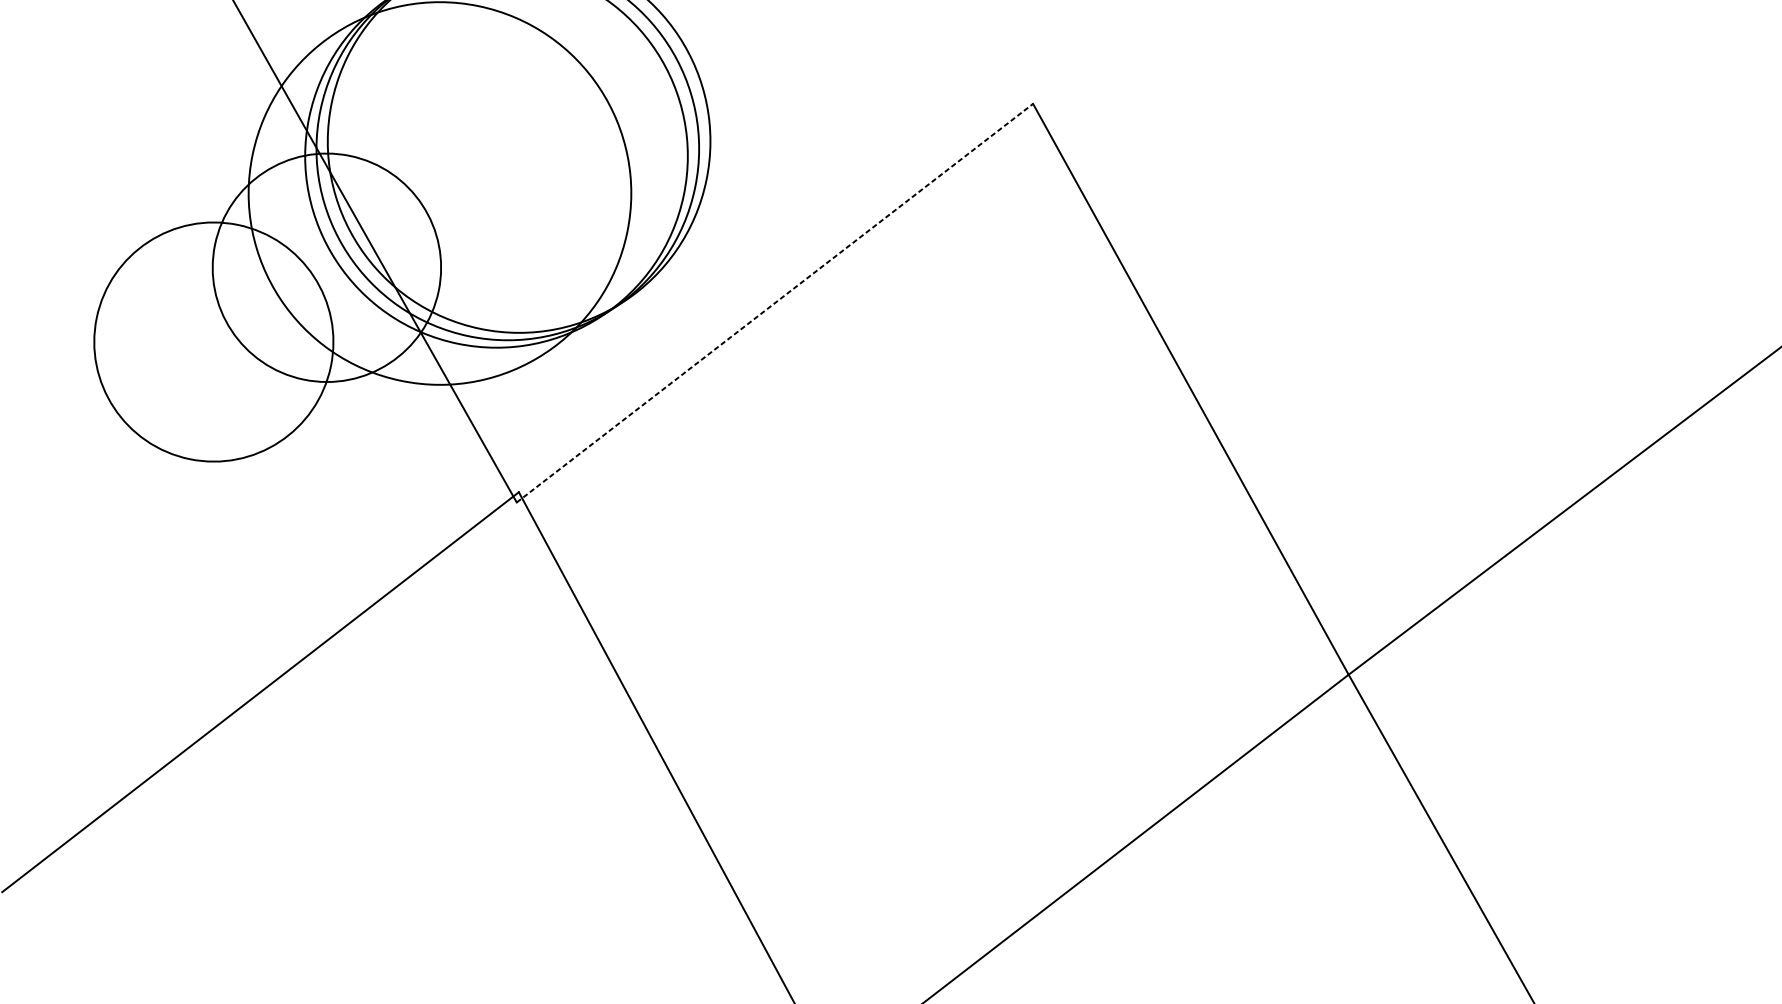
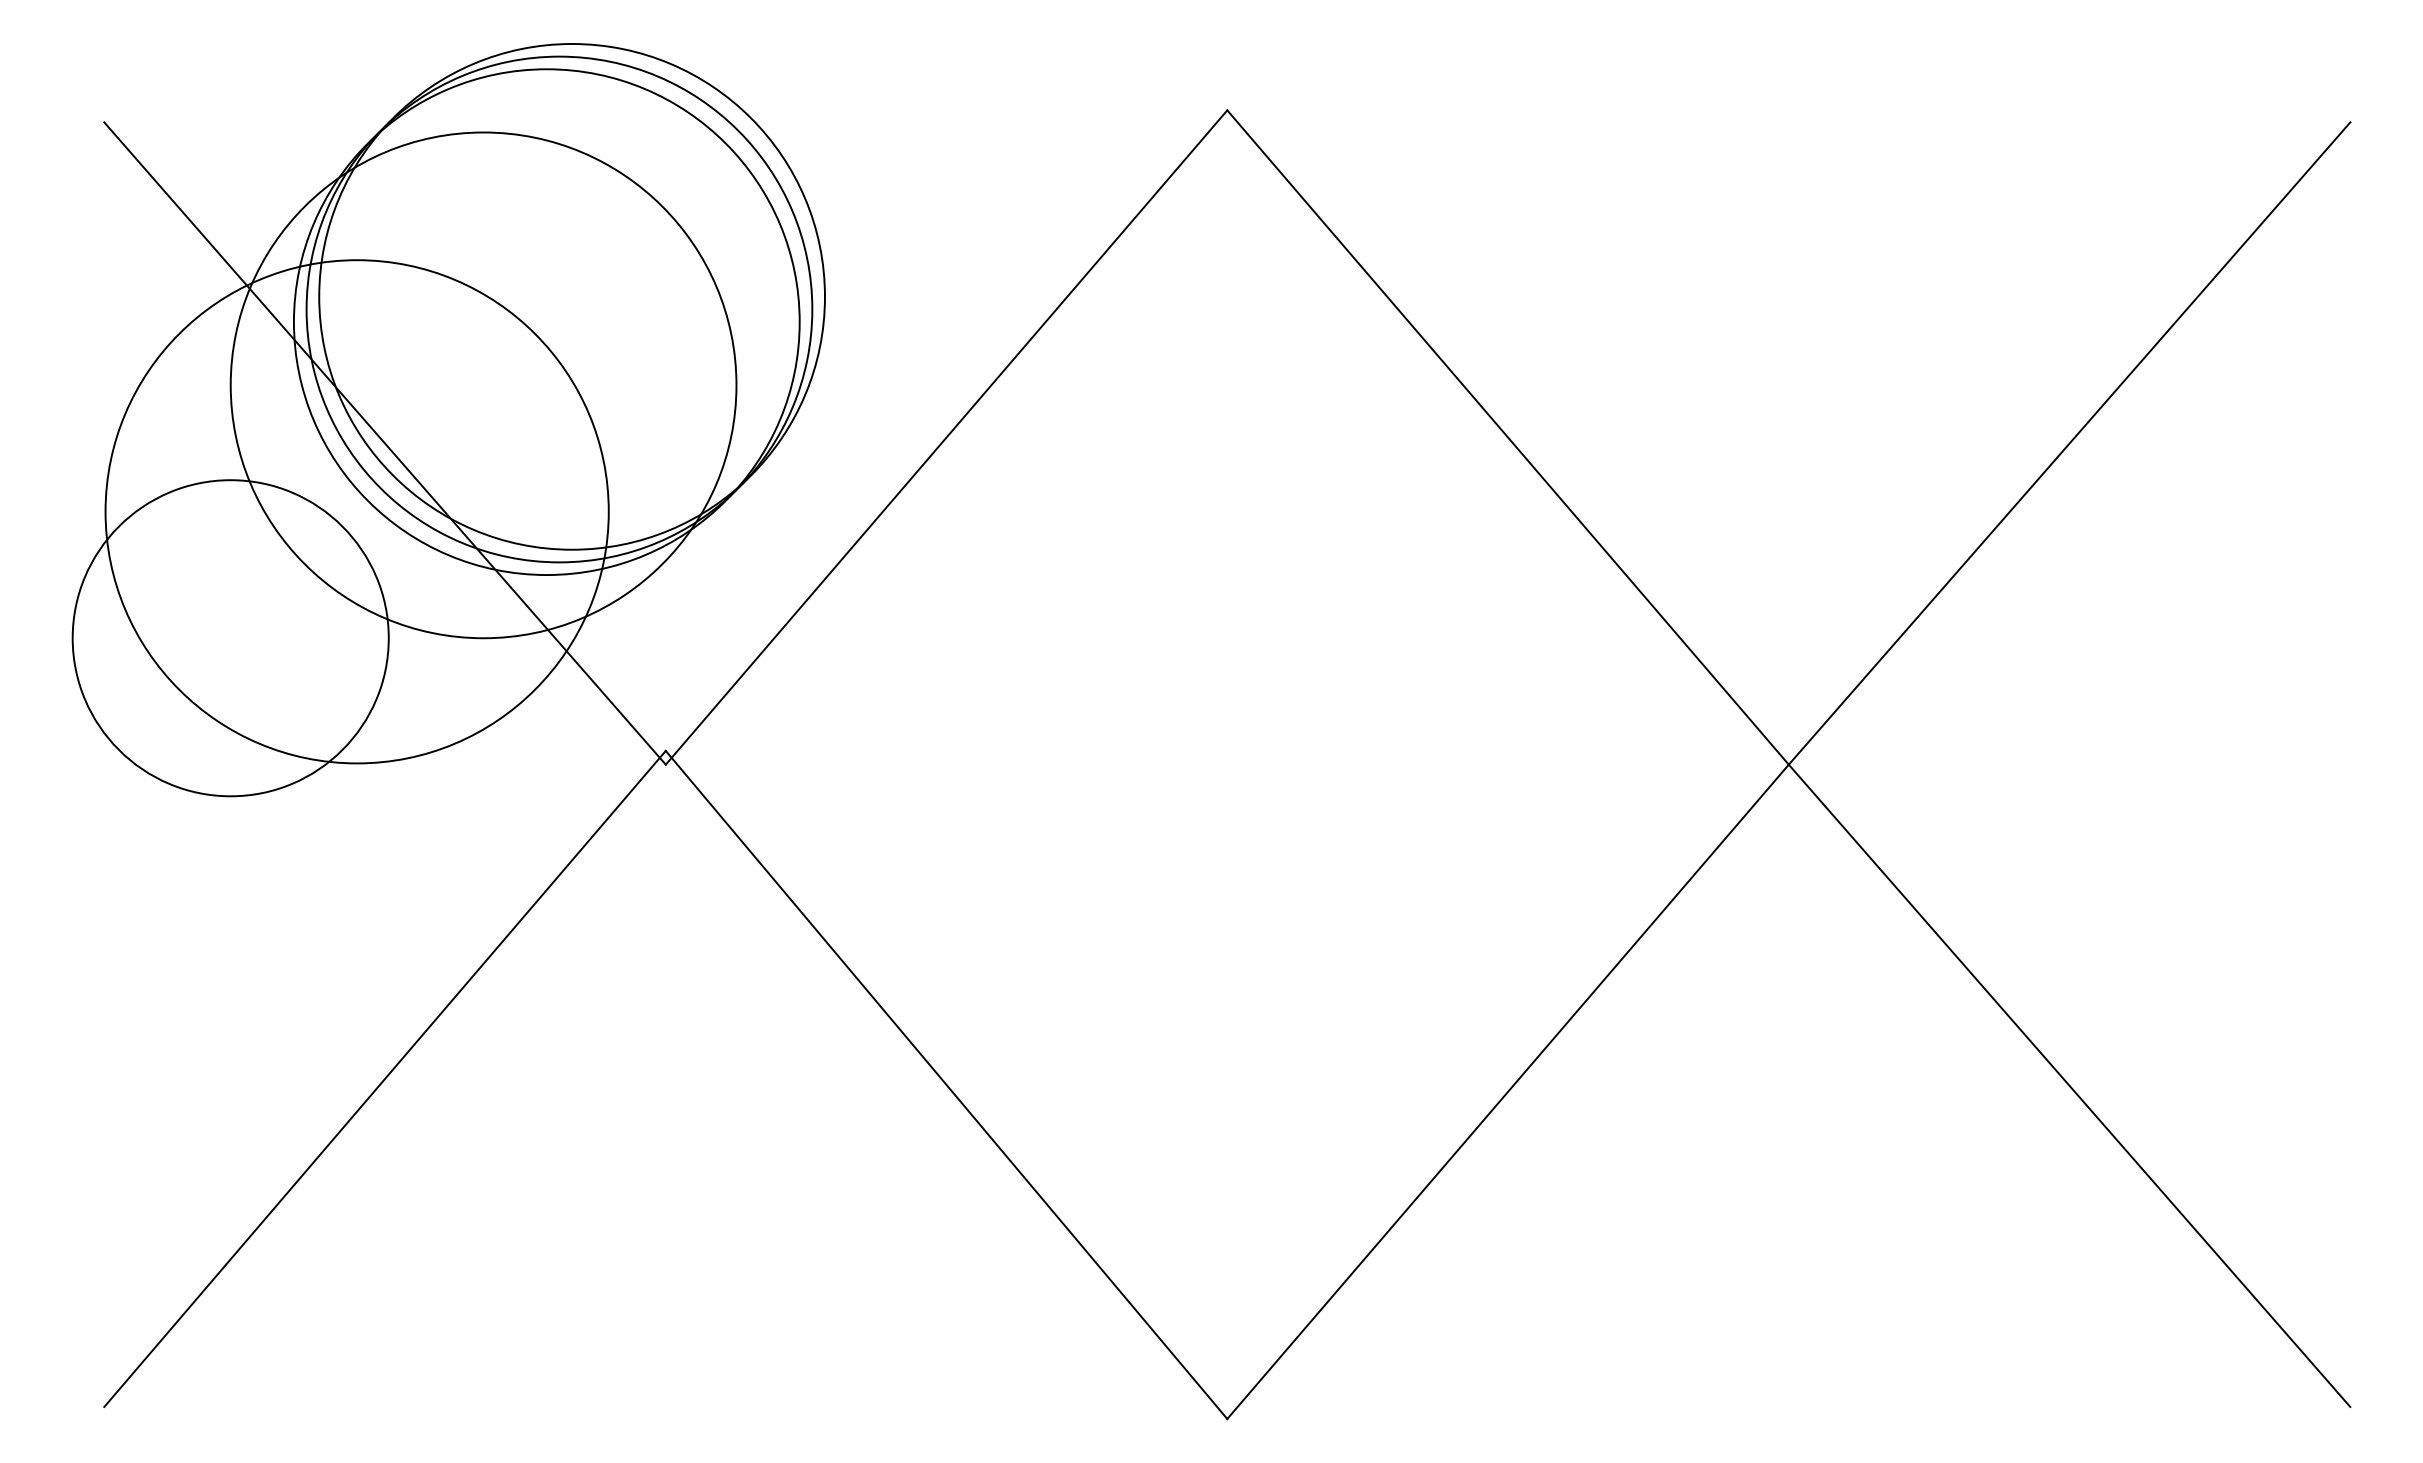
circle: (326, 267) -> (356, 511), size x1.67
line: (774, 303) -> (946, 437), dashed -> solid

